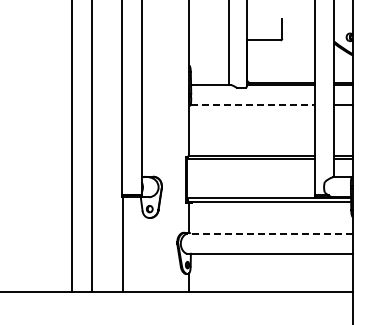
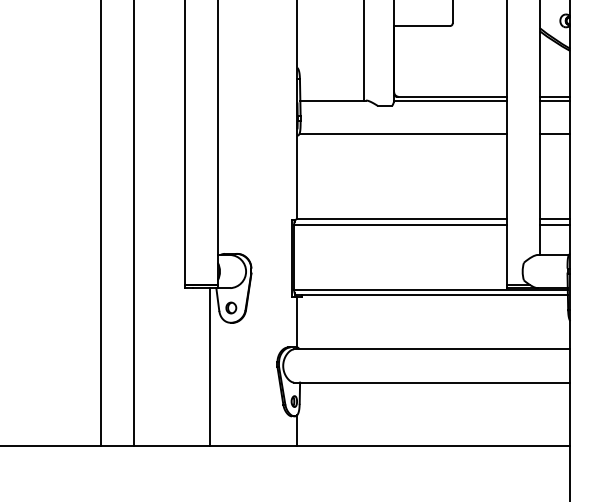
line: (252, 104) -> (403, 133), dashed -> solid
line: (270, 233) -> (433, 348), dashed -> solid
line: (122, 244) -> (209, 367), moved

